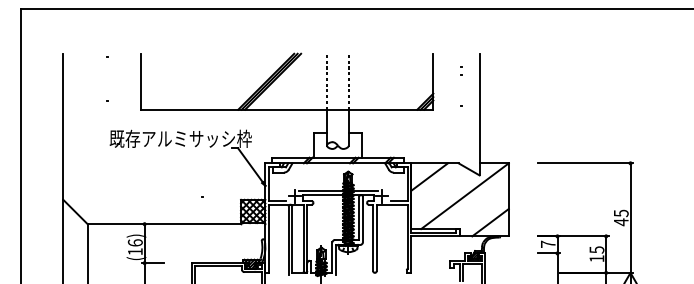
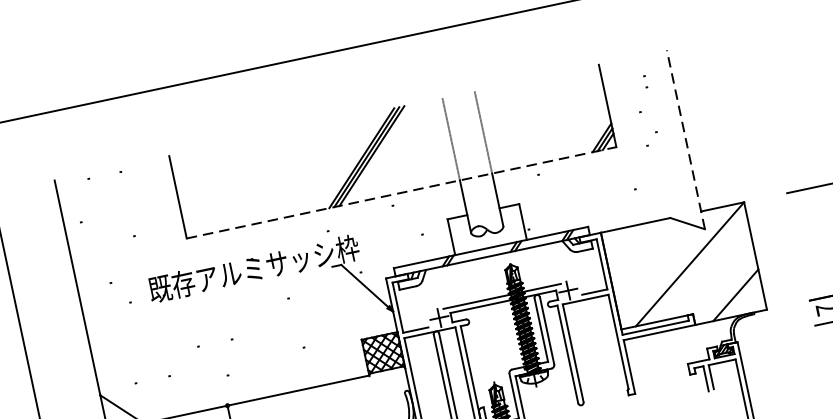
line: (287, 109) -> (401, 192), solid -> dashed
line: (479, 114) -> (685, 139), solid -> dashed
line: (429, 176) -> (631, 246), removed

